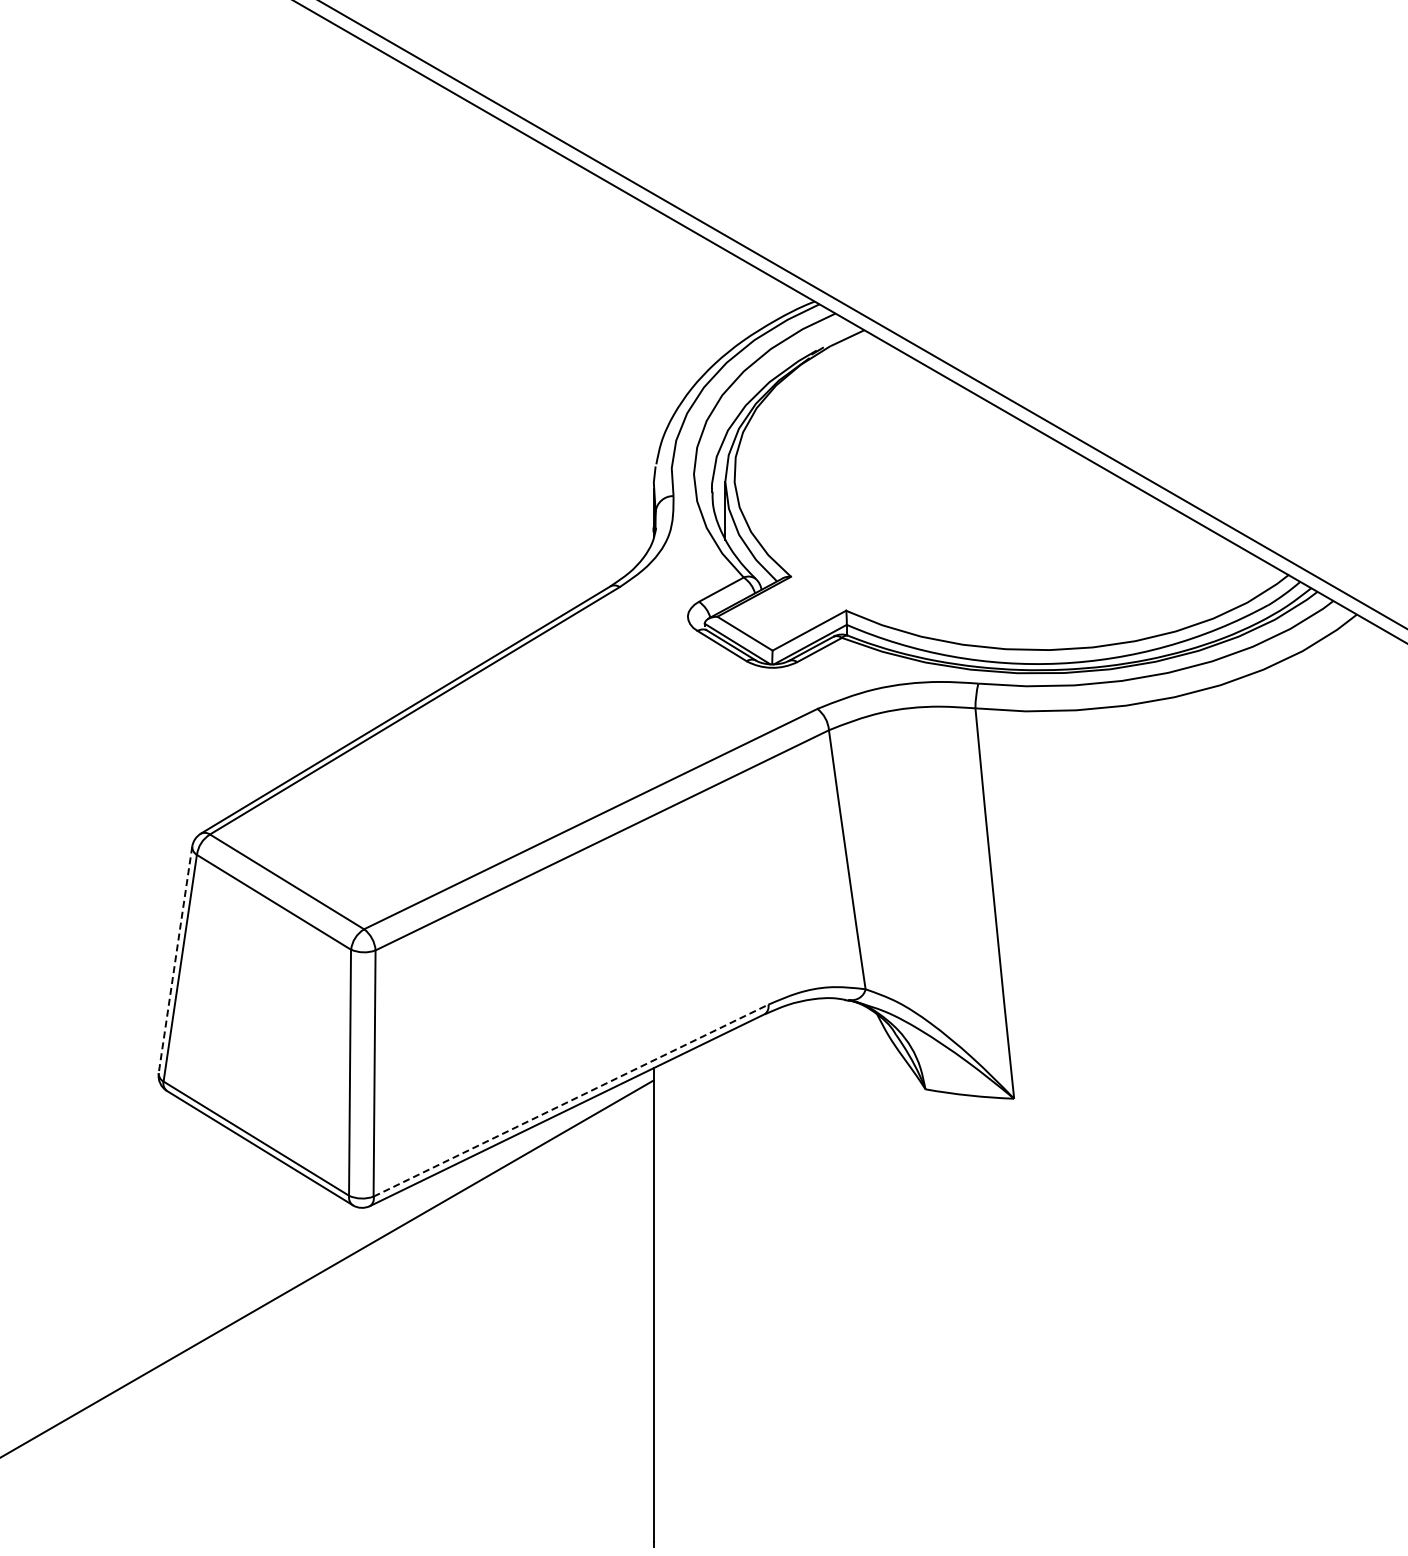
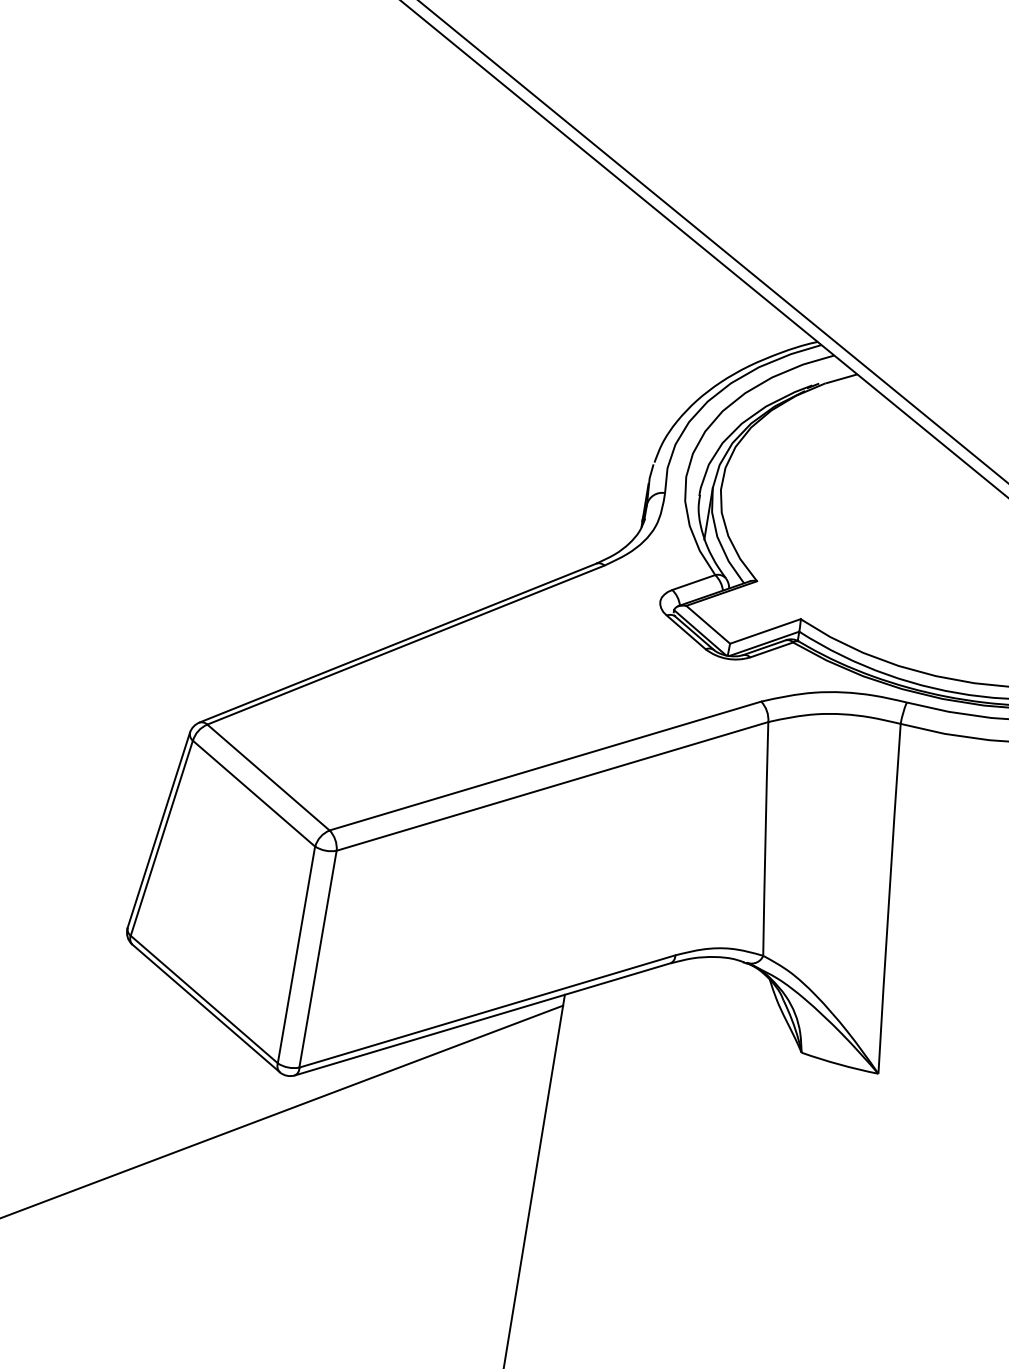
line: (175, 959) -> (158, 829), dashed -> solid
line: (571, 1100) -> (487, 1011), dashed -> solid

